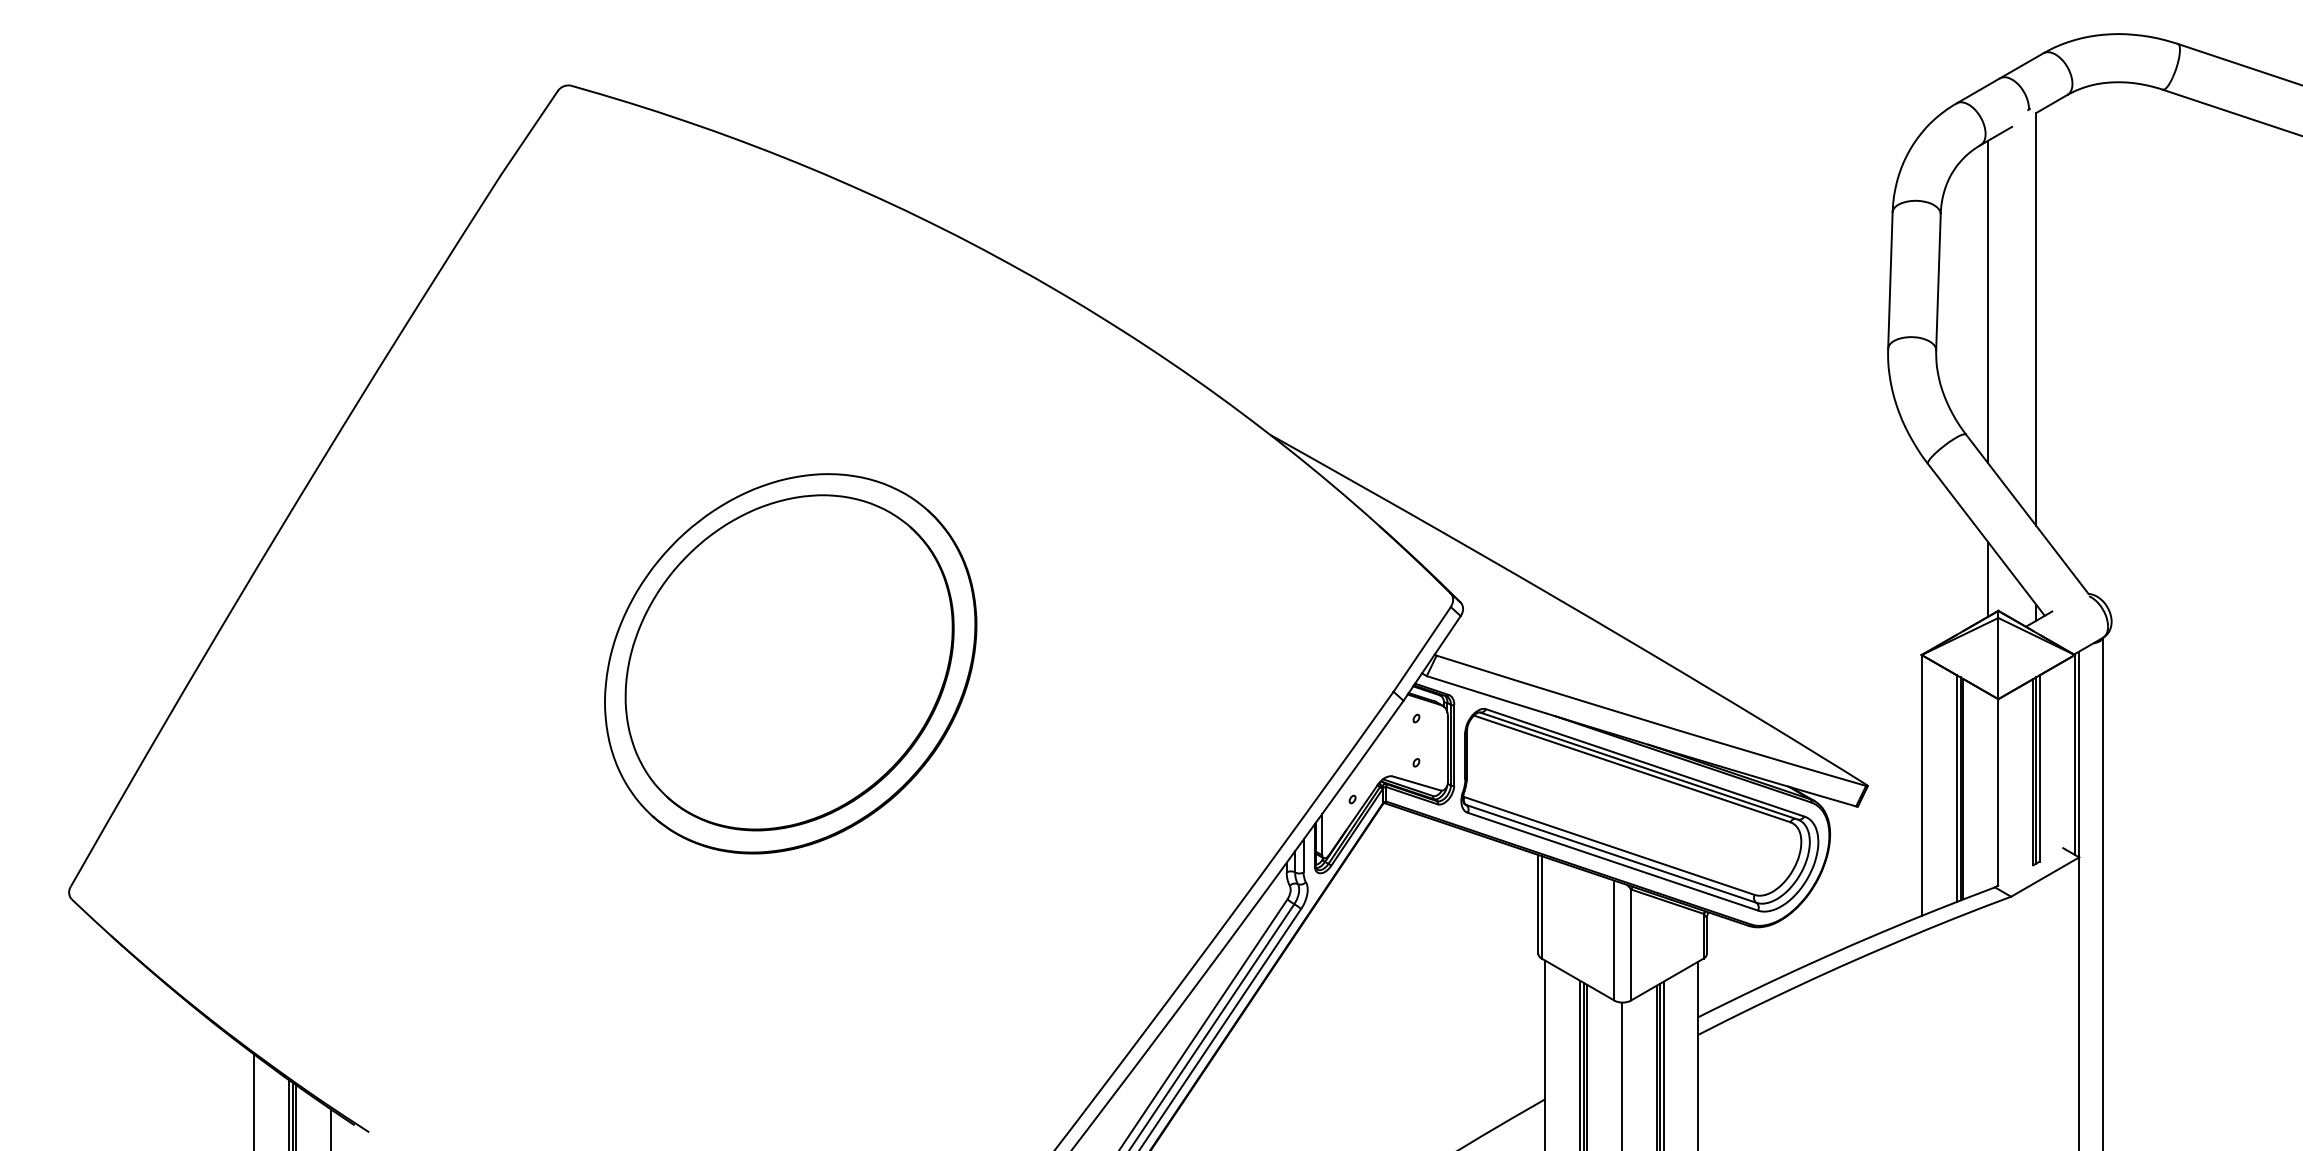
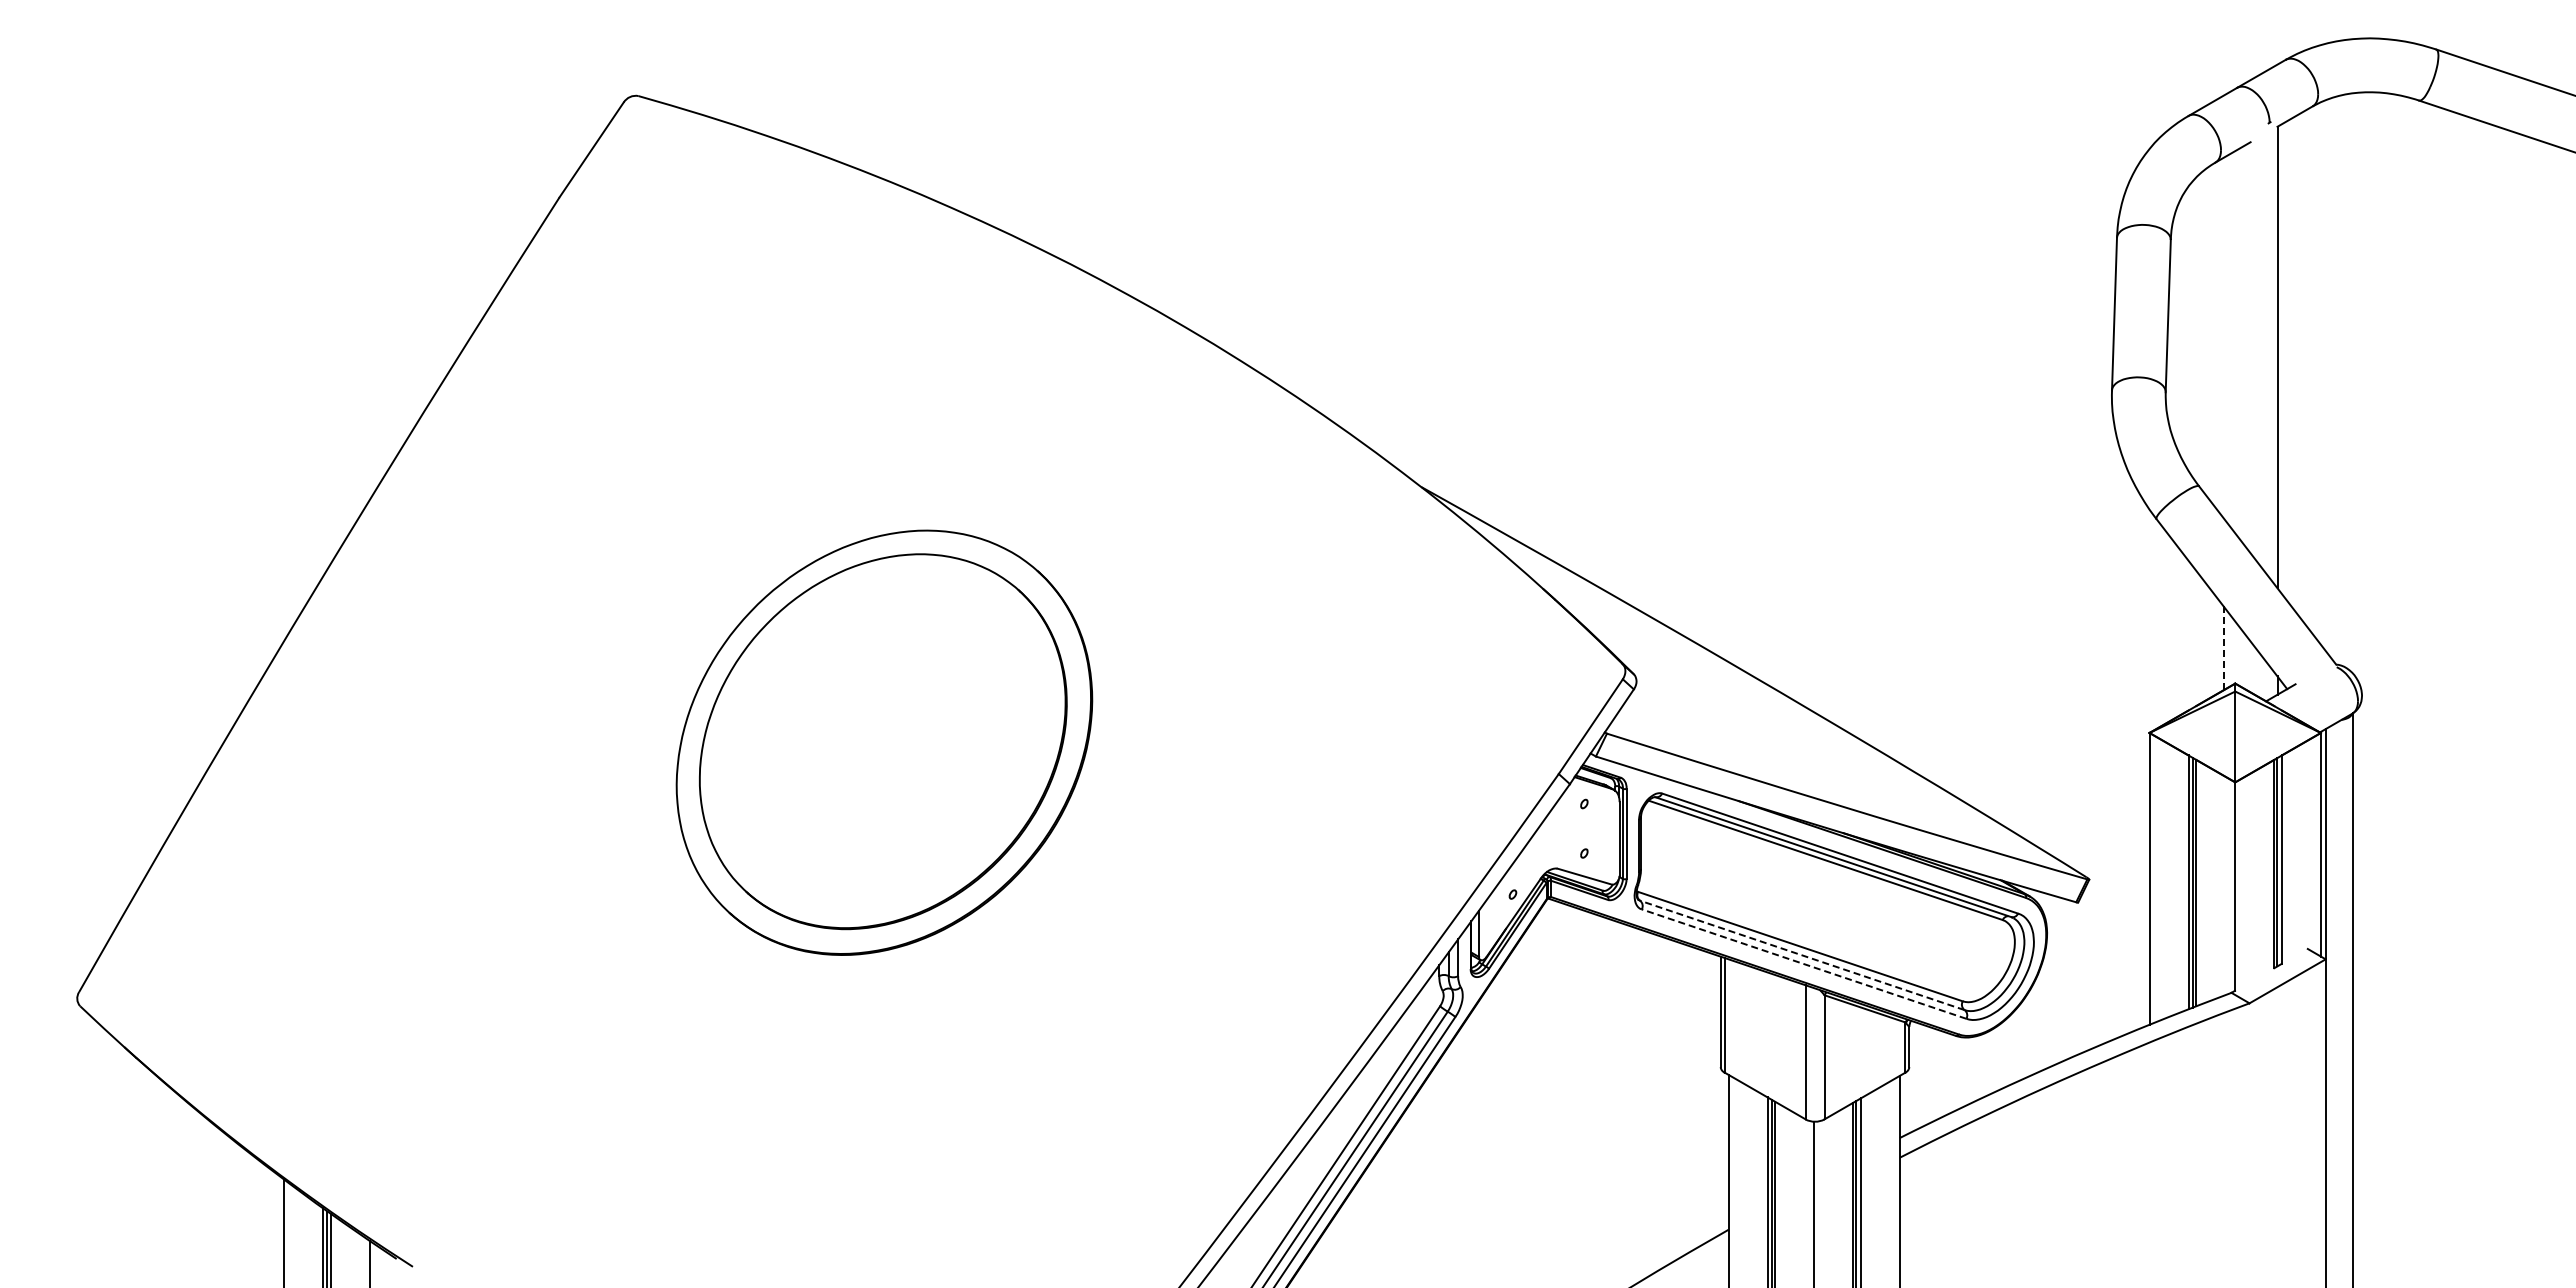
line: (1987, 301) -> (2223, 337), removed
line: (1987, 579) -> (2223, 648), solid -> dashed
line: (1610, 853) -> (1801, 955), solid -> dashed
line: (1612, 861) -> (1803, 963), solid -> dashed

